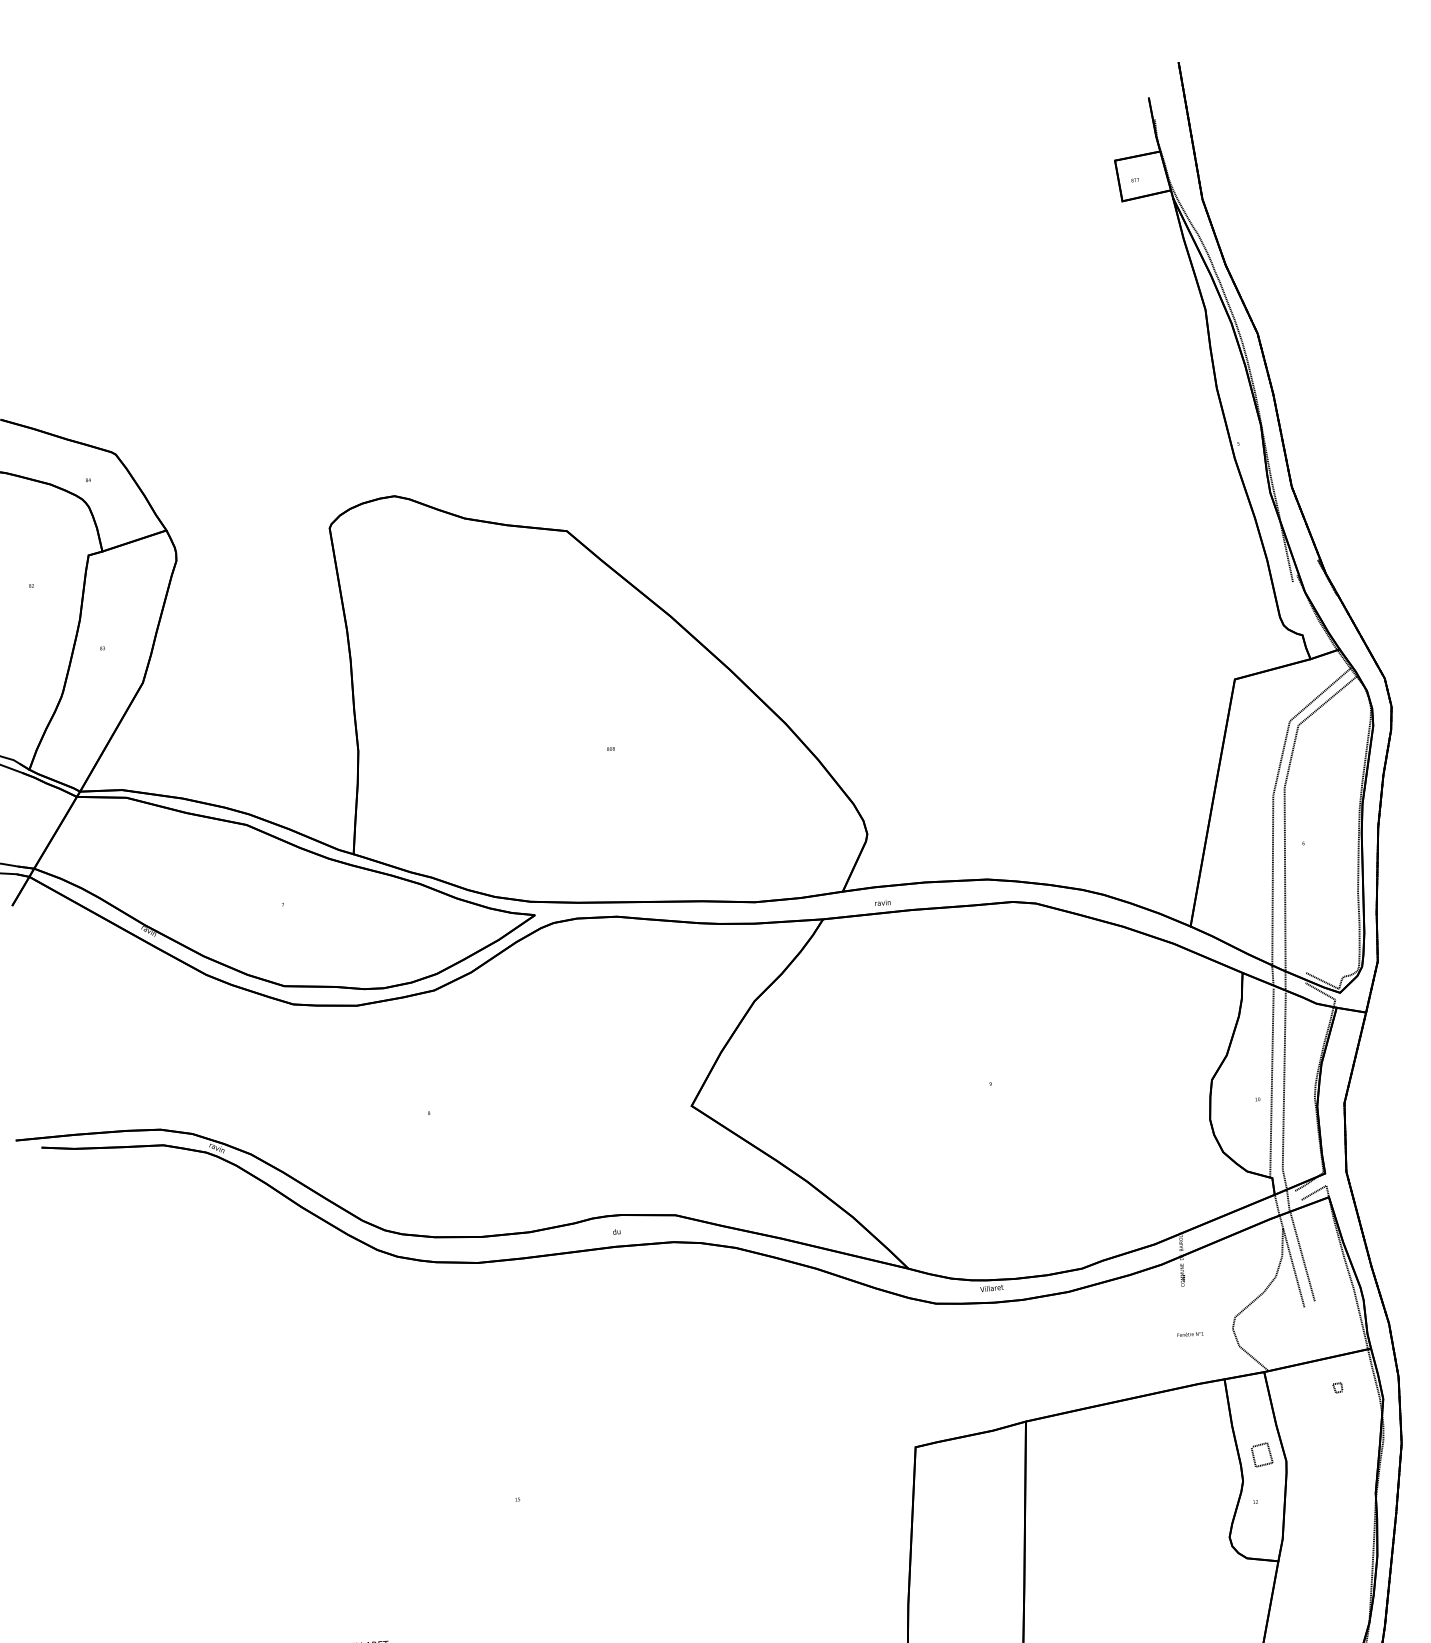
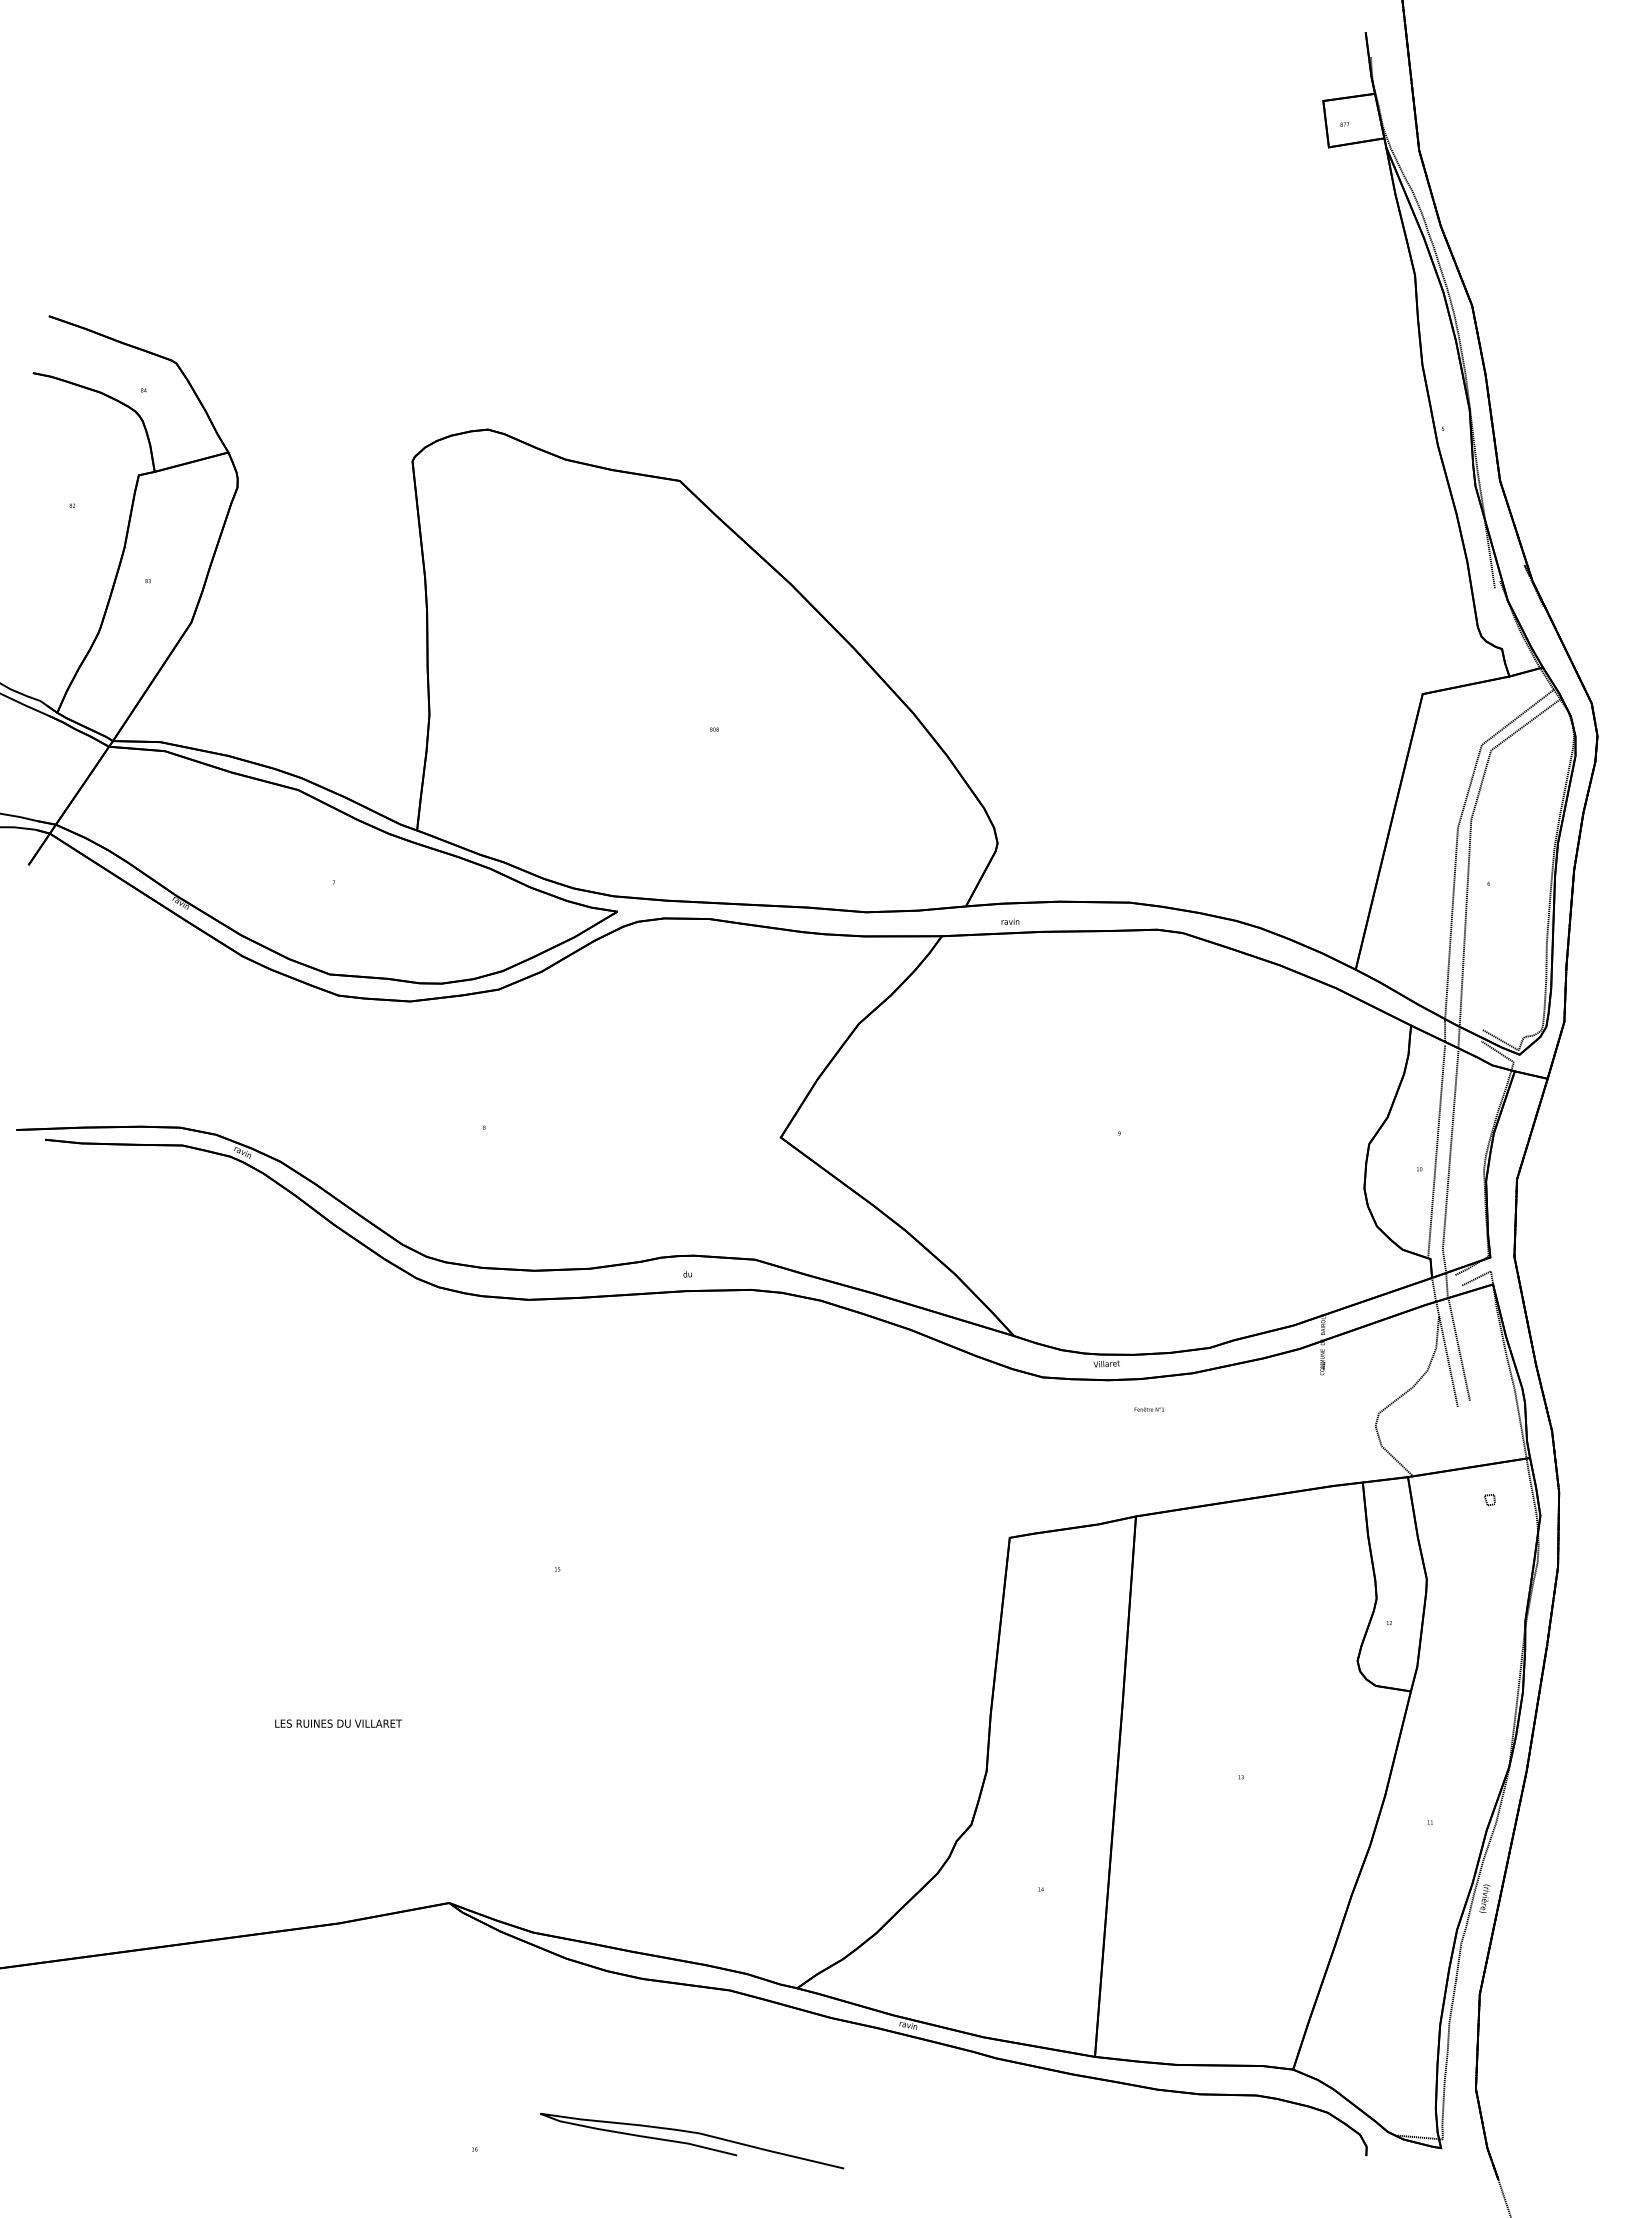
text: (1189, 1334) -> (1148, 1409), moved
part: (1261, 1455) -> (1399, 1570), removed

